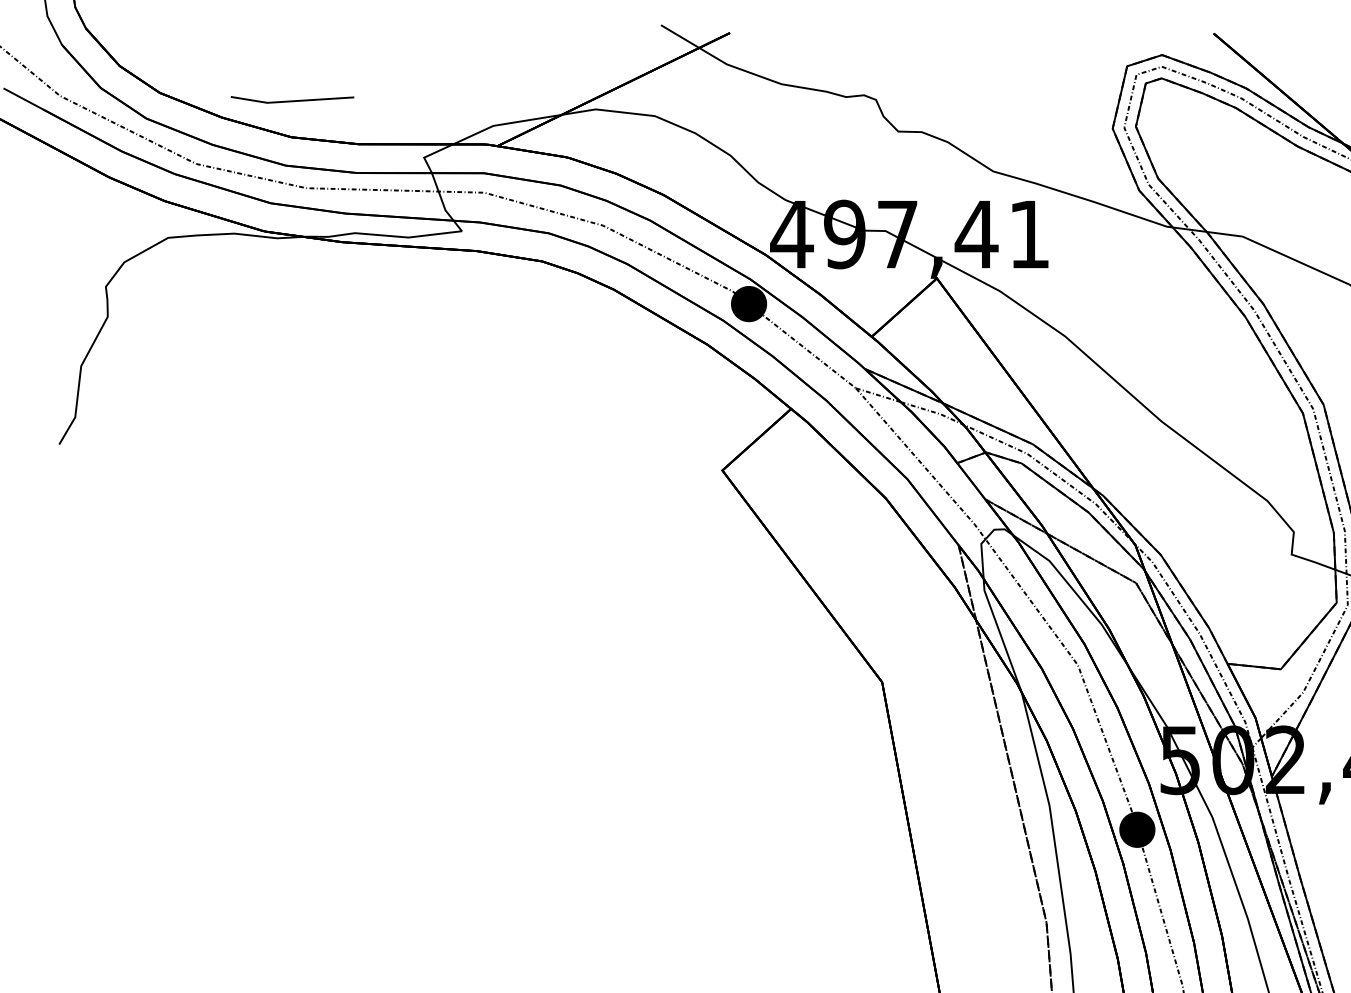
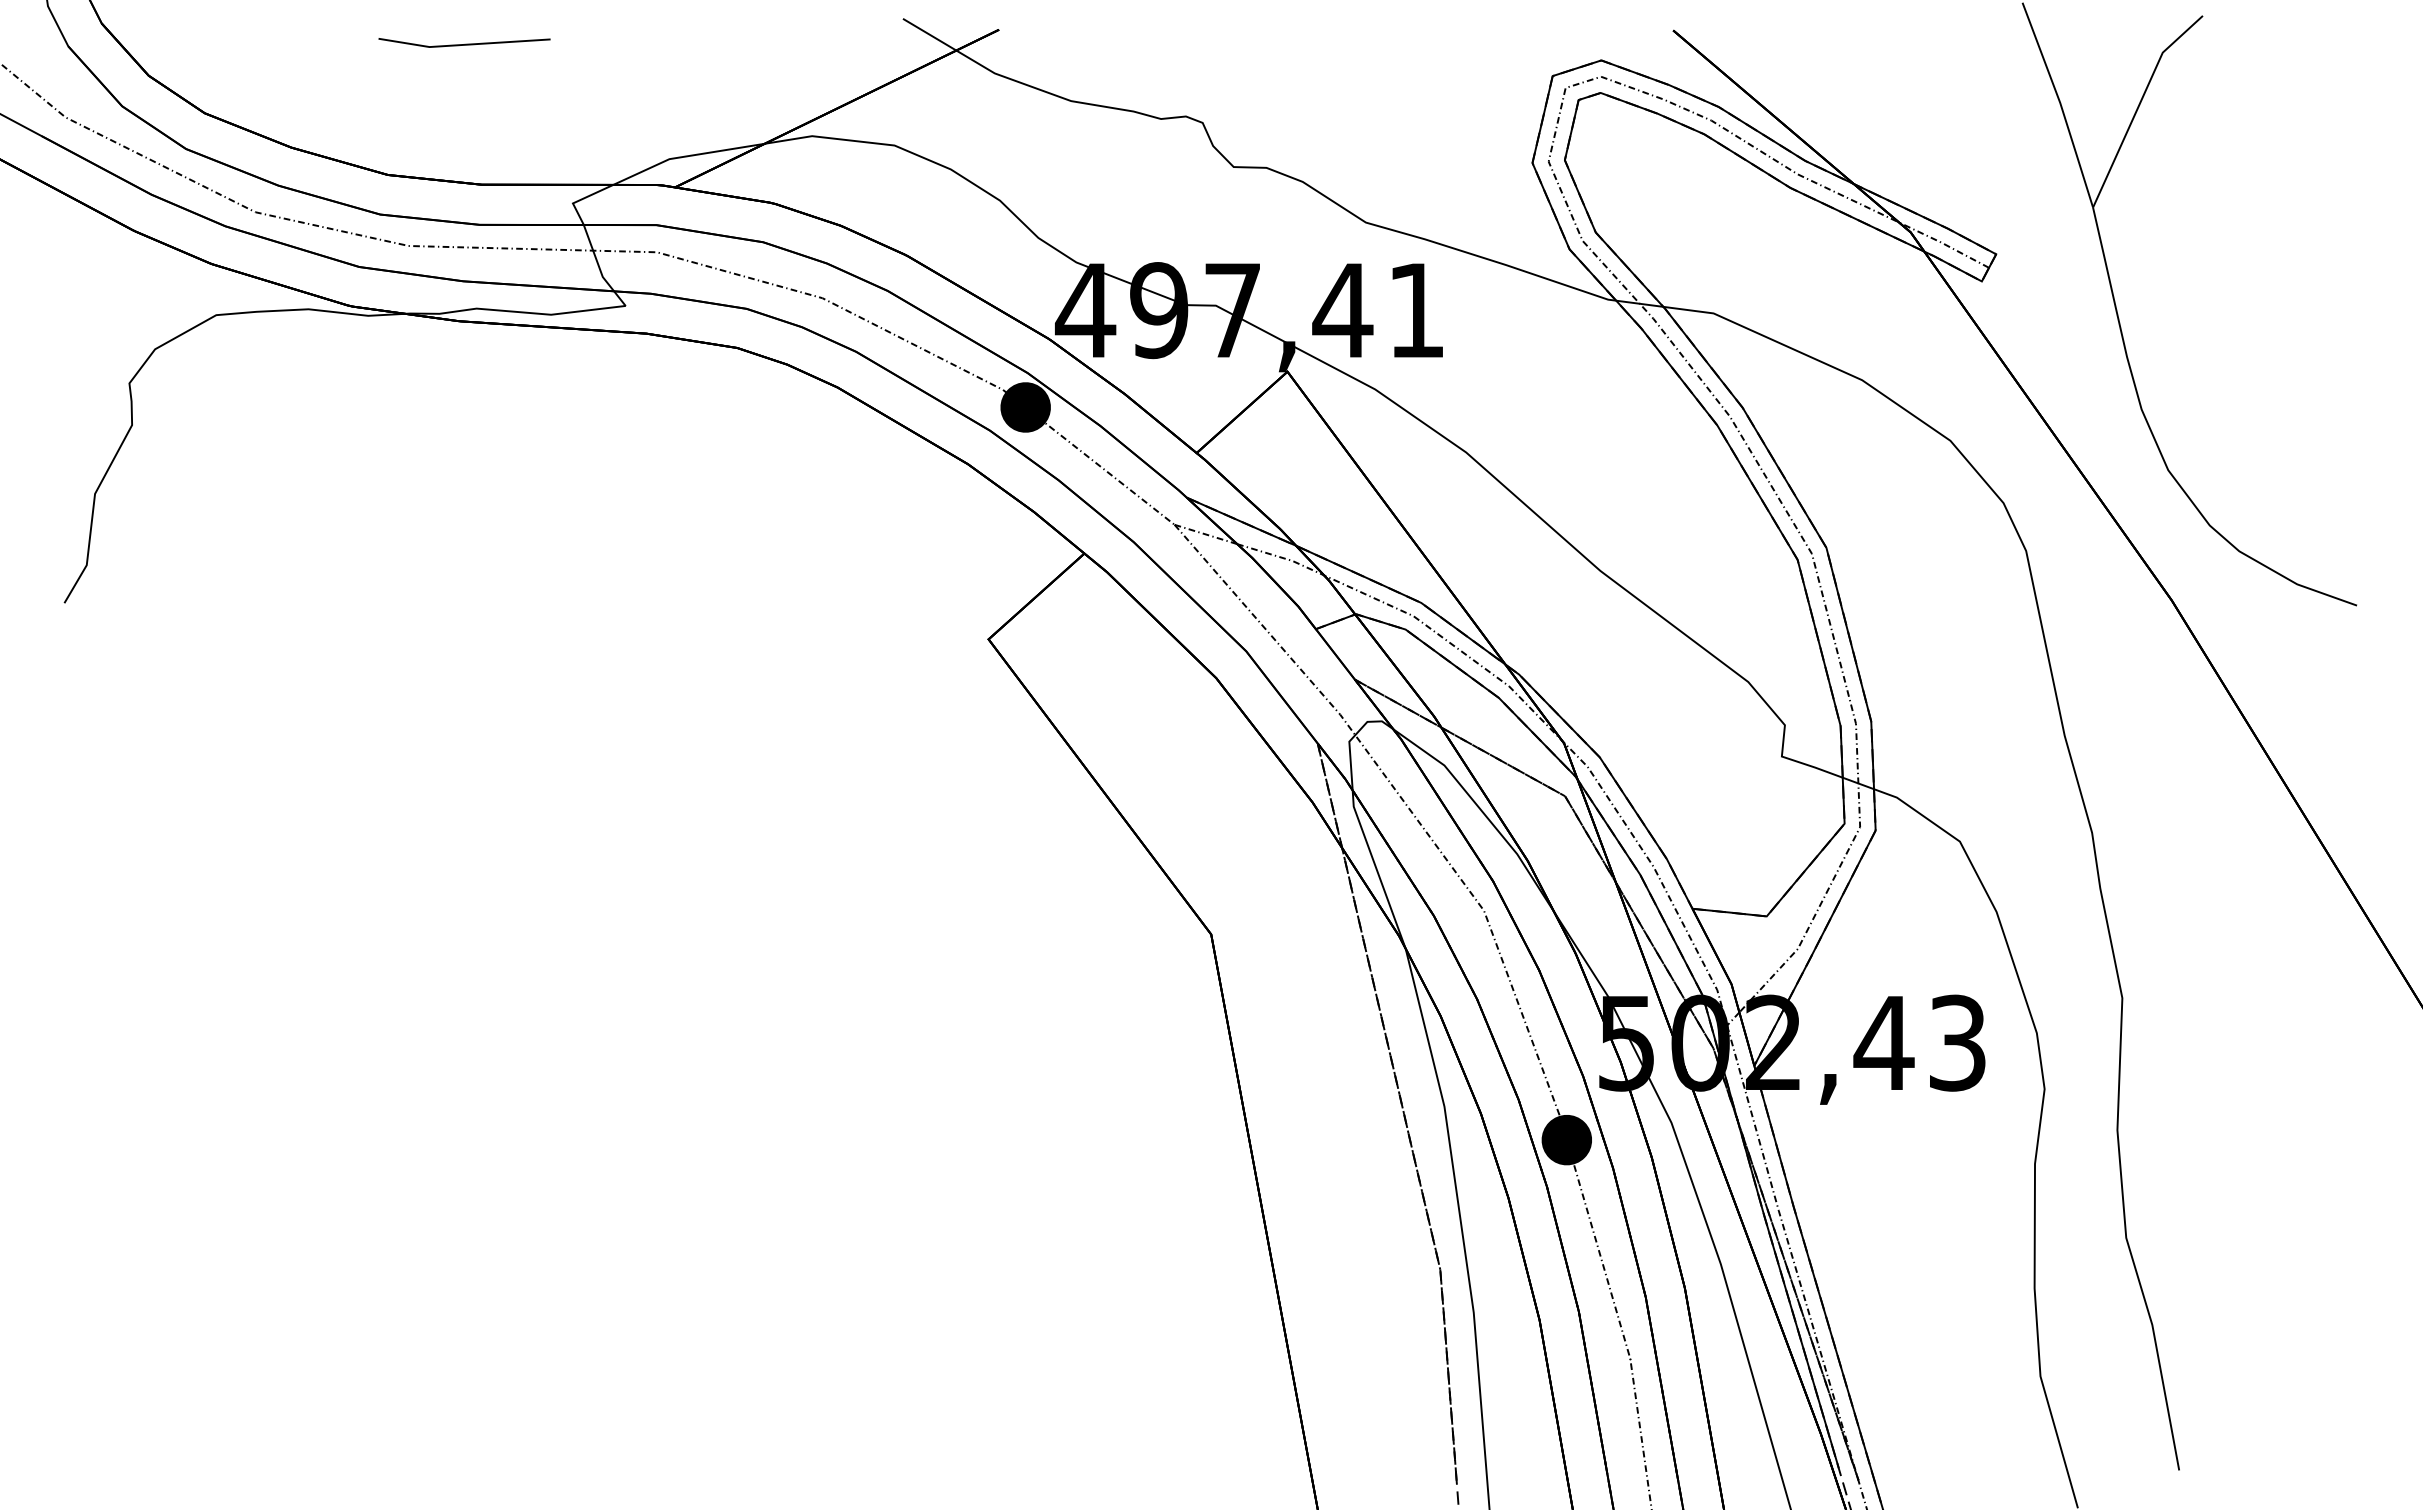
line: (293, 100) -> (465, 43), moved

